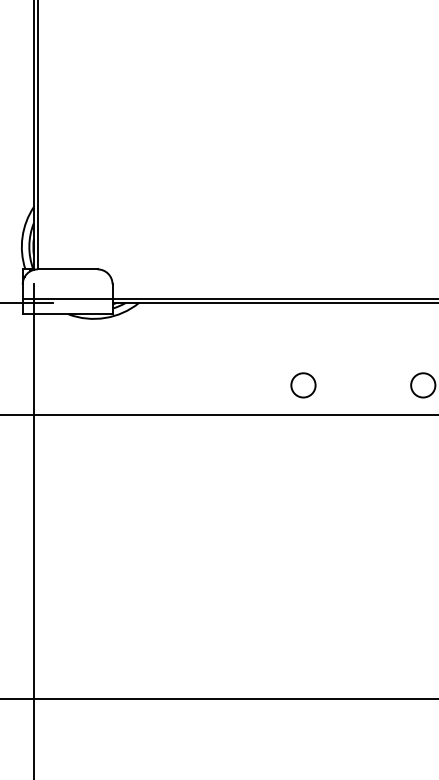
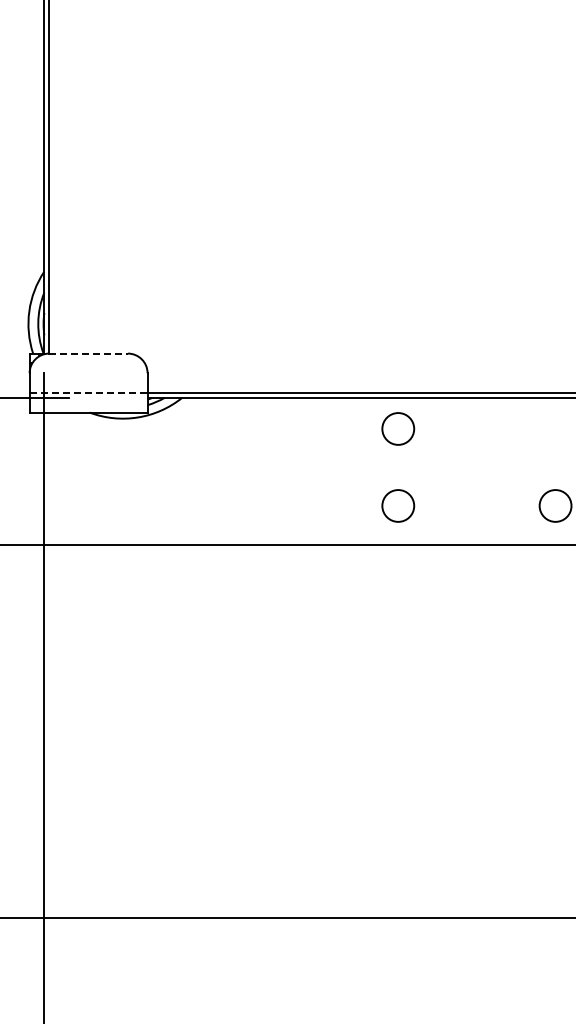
line: (68, 269) -> (89, 353), solid -> dashed
line: (67, 299) -> (88, 392), solid -> dashed
circle: (303, 326) -> (398, 428), added

